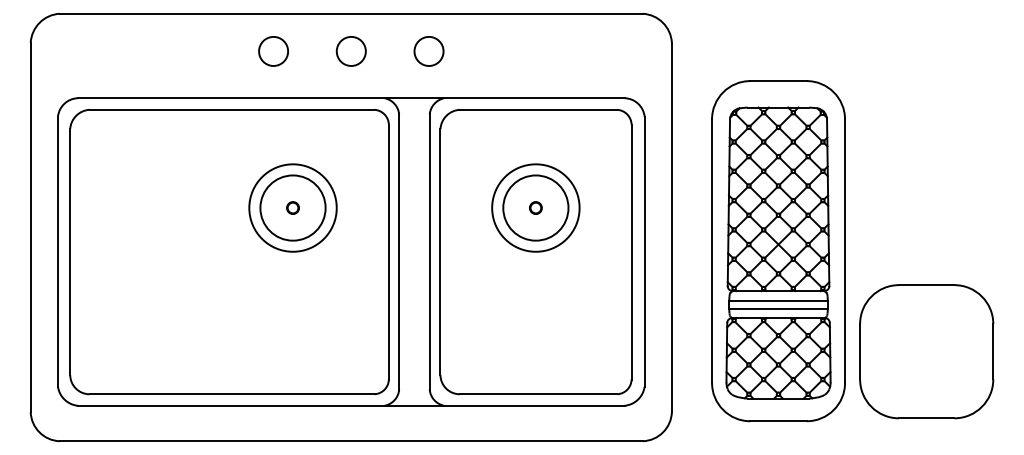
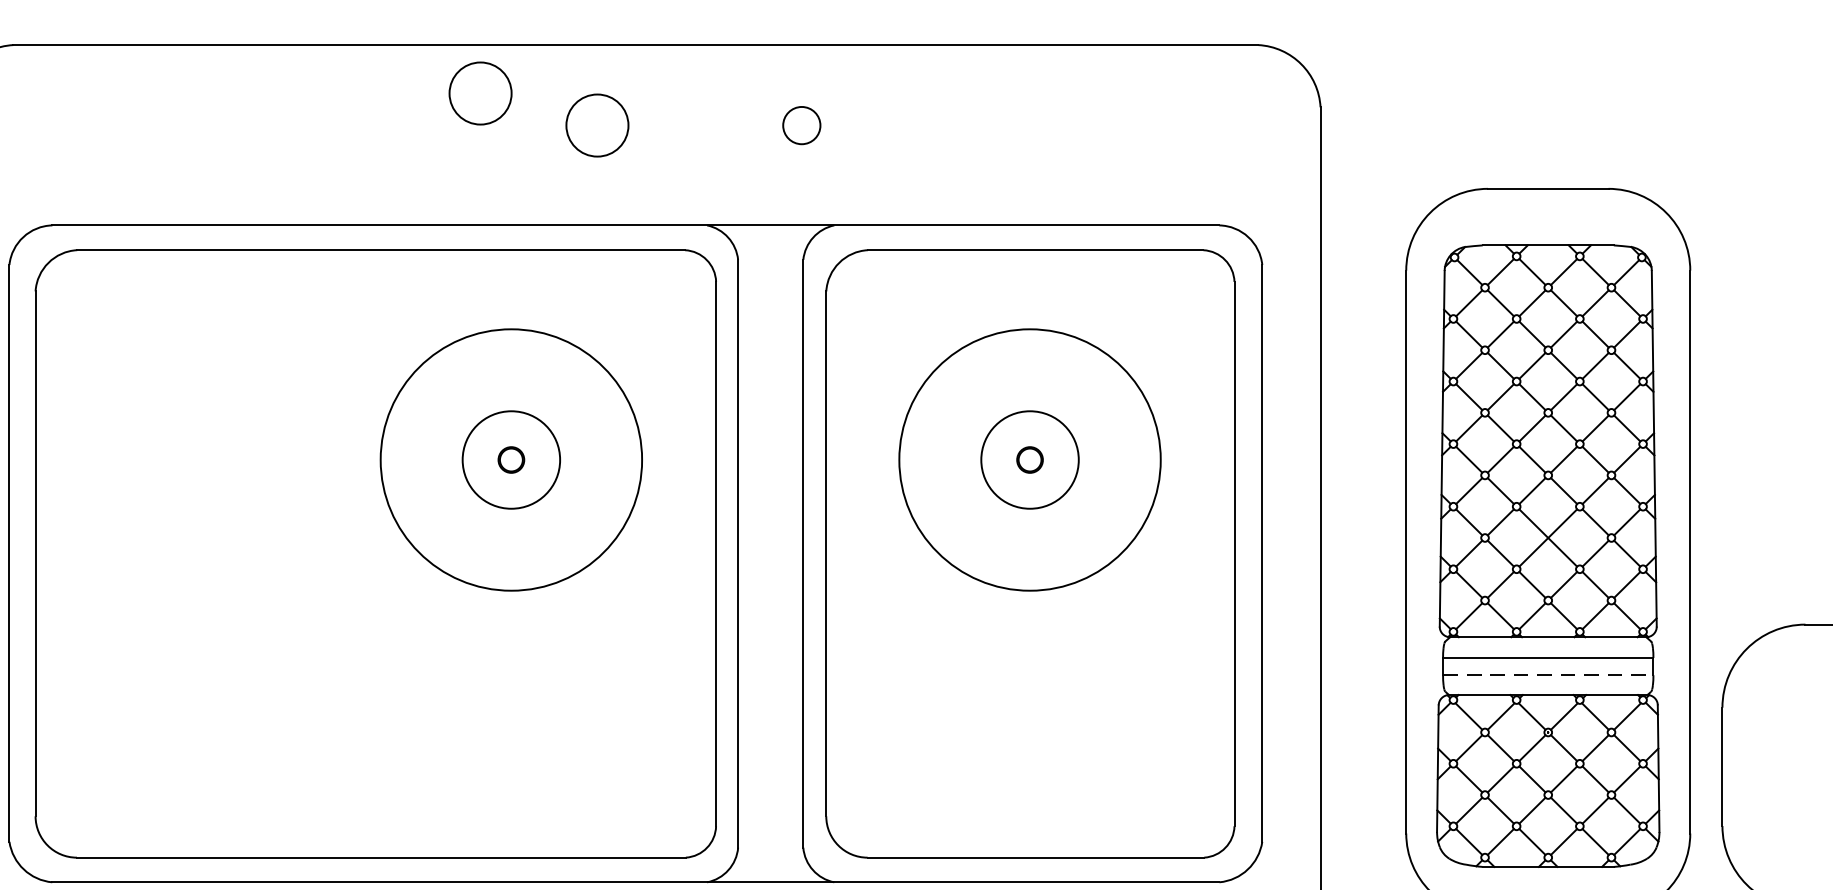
circle: (273, 51) -> (480, 93), moved
circle: (350, 51) -> (595, 125), moved
circle: (428, 51) -> (800, 125), size x0.6
circle: (292, 207) -> (510, 458), size x0.7
circle: (292, 207) -> (510, 458), size x1.4
circle: (535, 207) -> (1029, 458), size x0.7
circle: (535, 207) -> (1029, 458), size x1.4
line: (779, 308) -> (1550, 674), solid -> dashed

